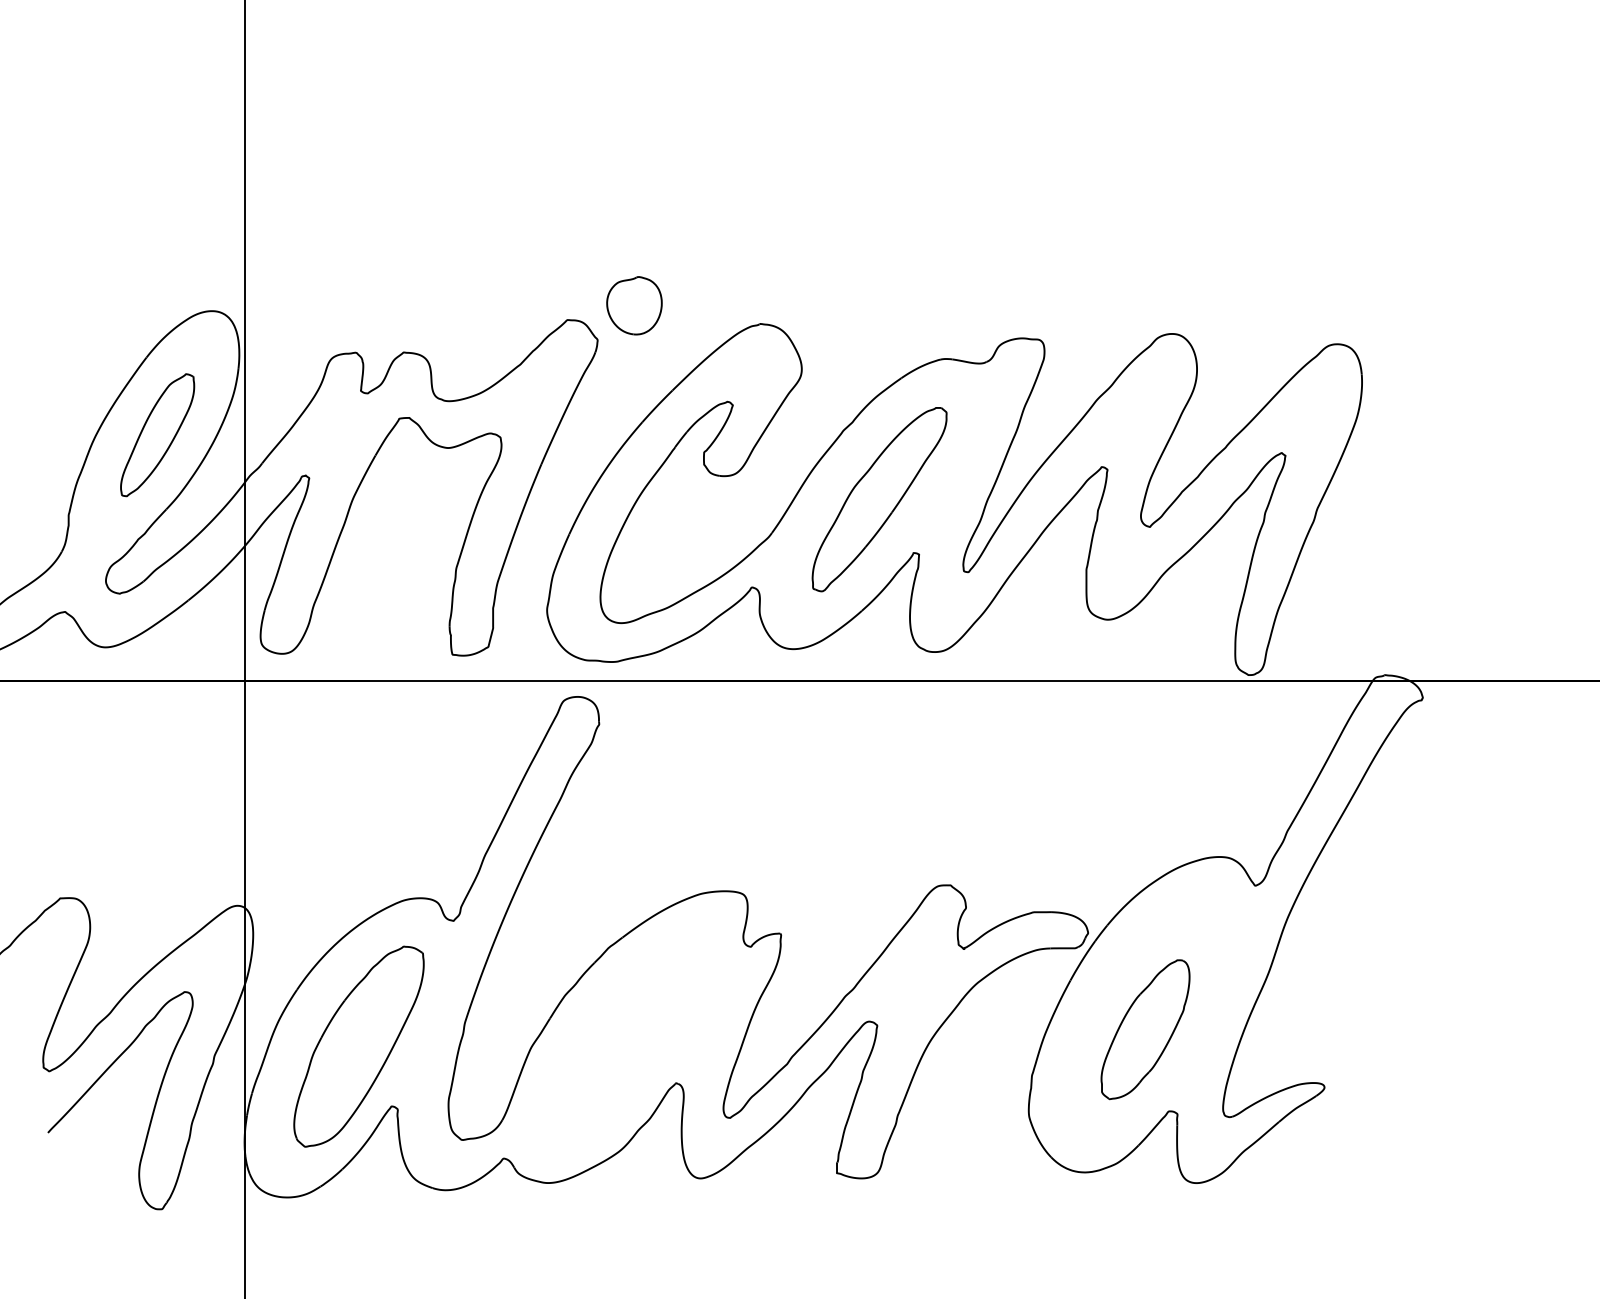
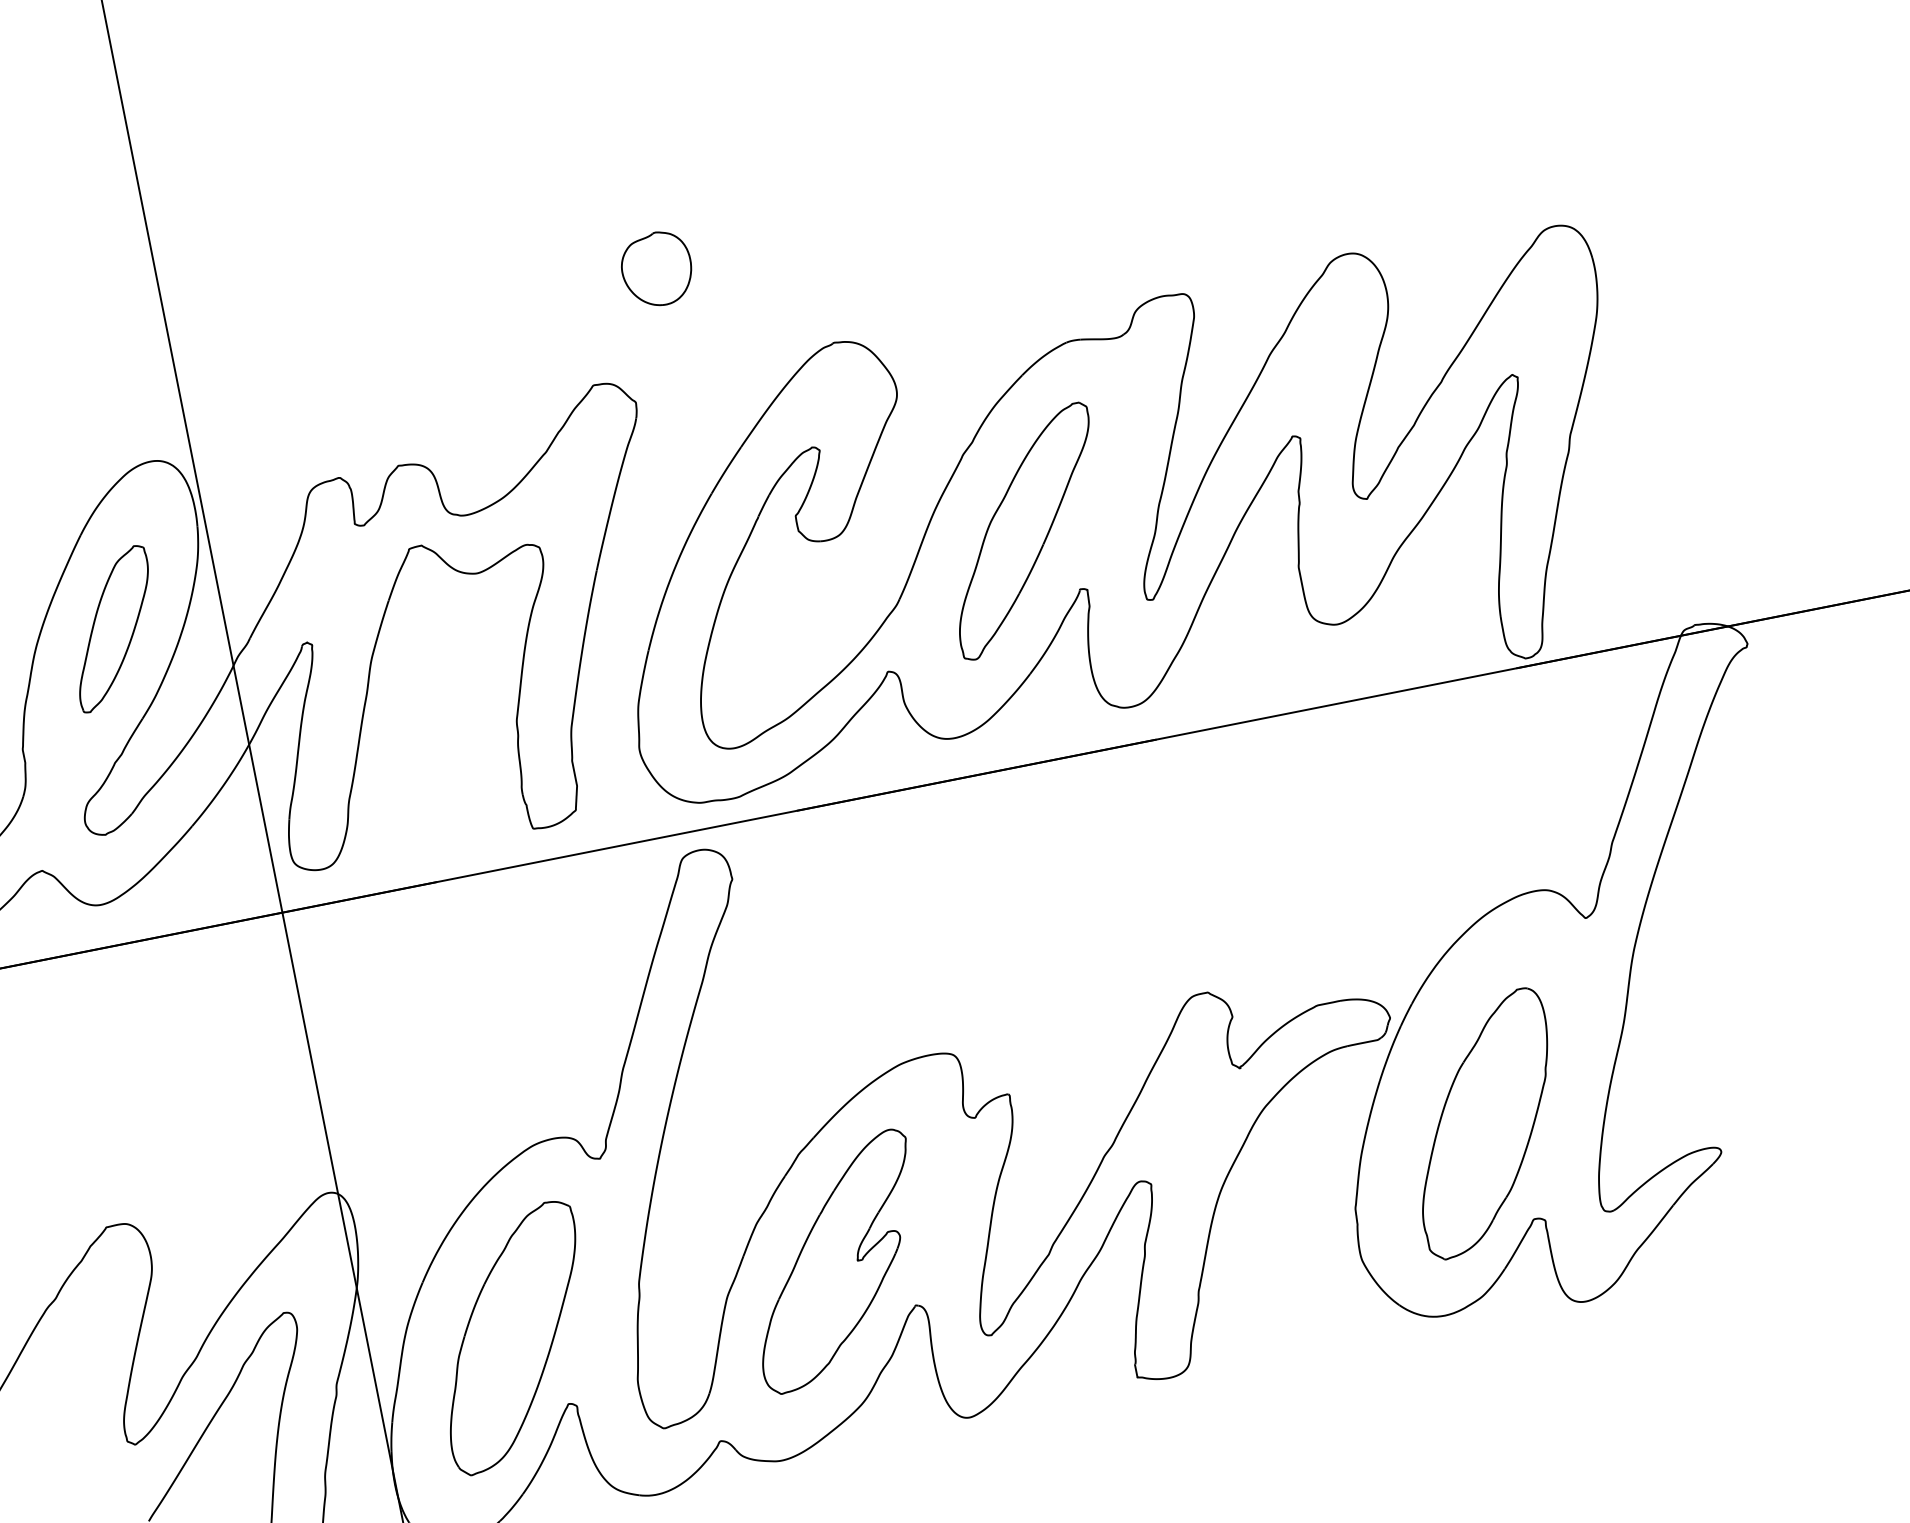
part: (634, 305) -> (656, 268), moved
part: (1145, 1029) -> (1484, 1123), size x1.43
part: (620, 1037) -> (835, 1262), added

